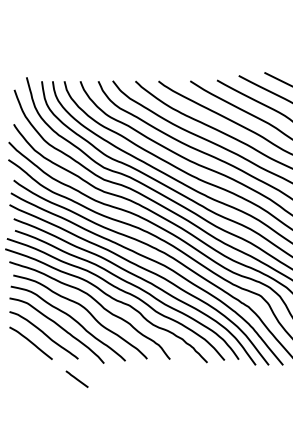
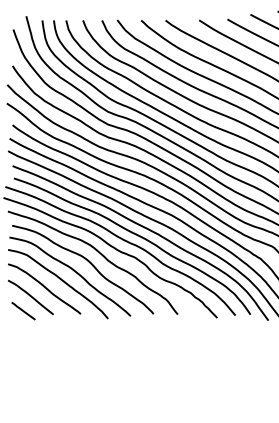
line: (76, 378) -> (22, 310), moved

